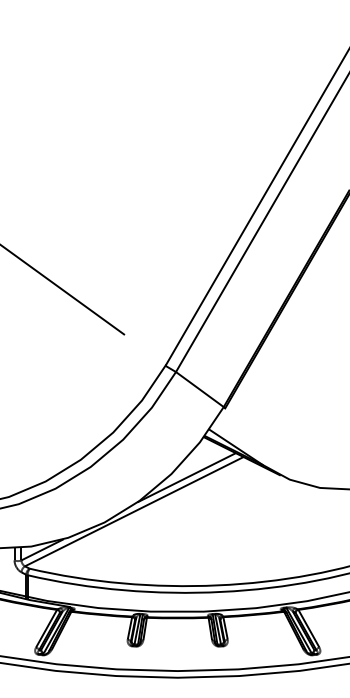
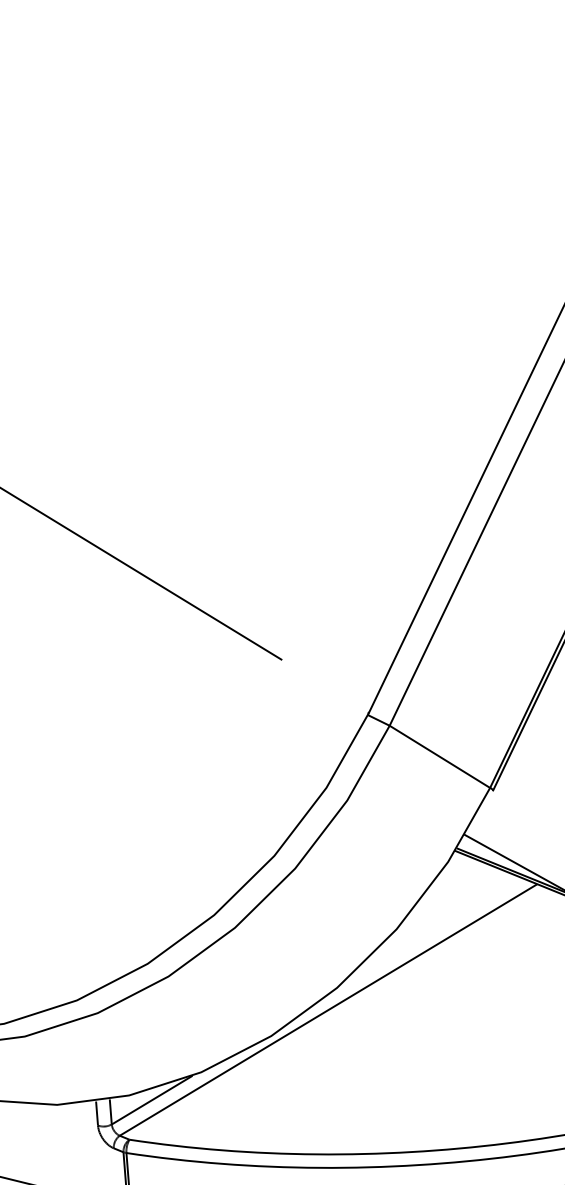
line: (186, 477) -> (427, 933), removed

